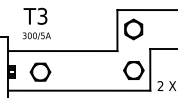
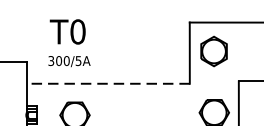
text: (42, 15) -> (77, 30), T3 -> T0
line: (62, 51) -> (107, 84), solid -> dashed

